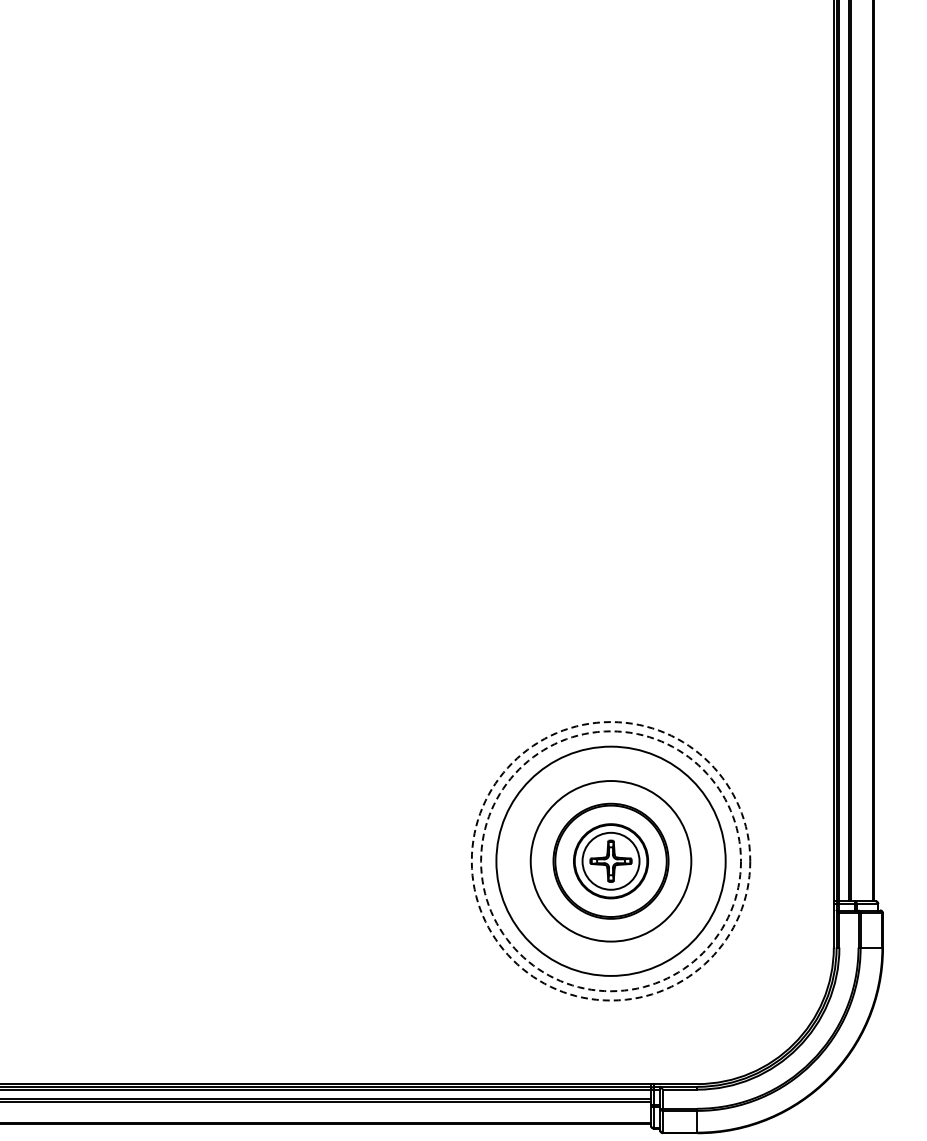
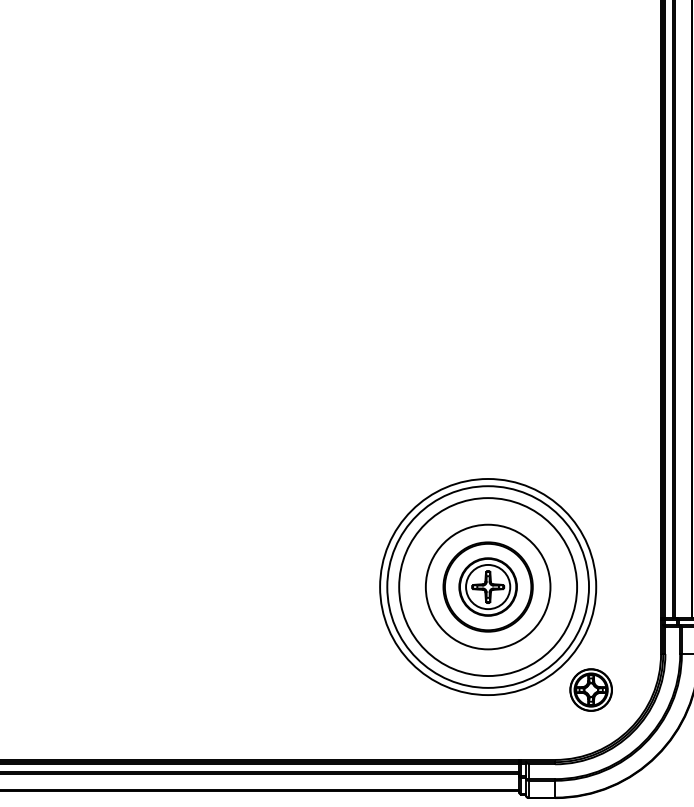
circle: (610, 861) -> (487, 587), dashed -> solid
circle: (611, 861) -> (488, 587), dashed -> solid
part: (743, 993) -> (590, 689), added

